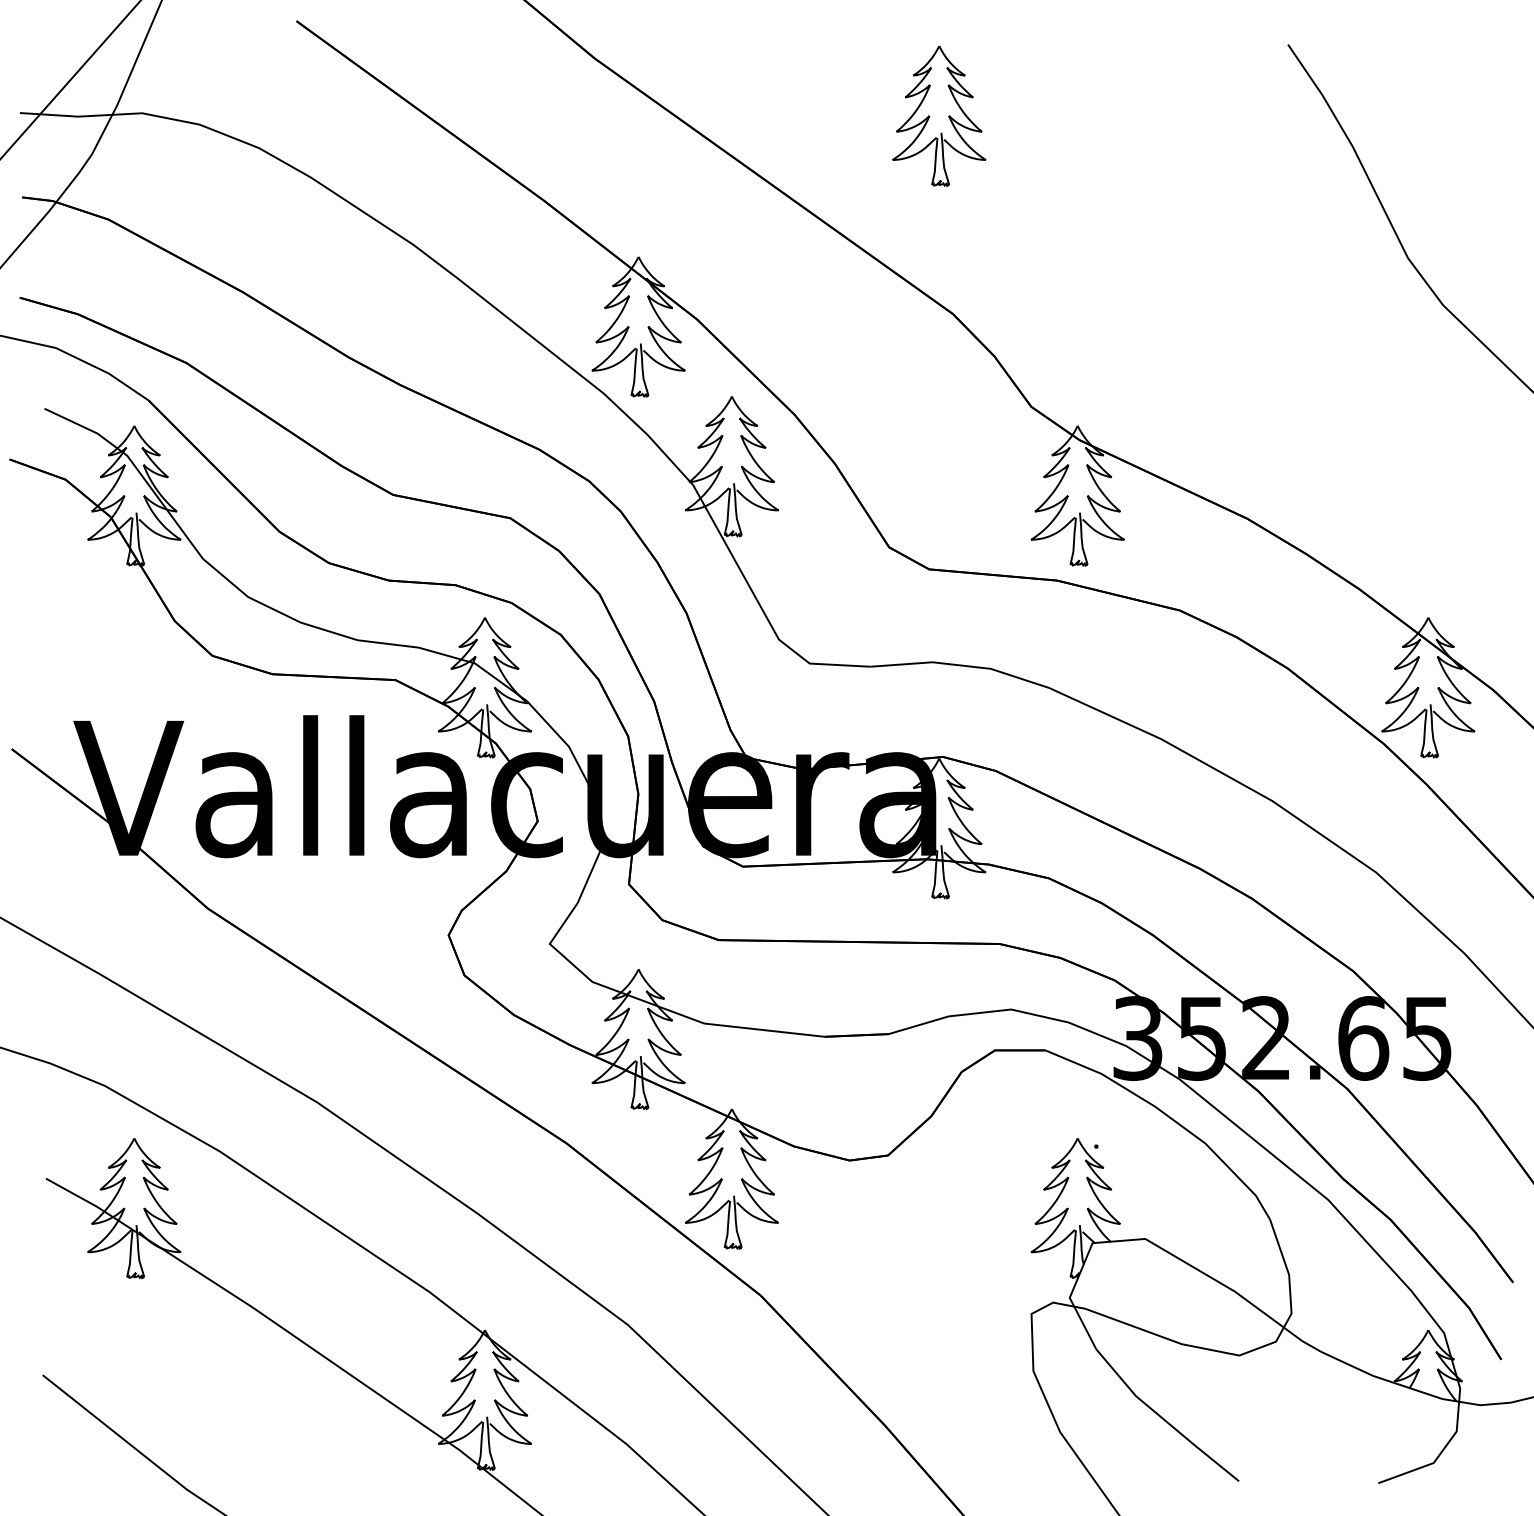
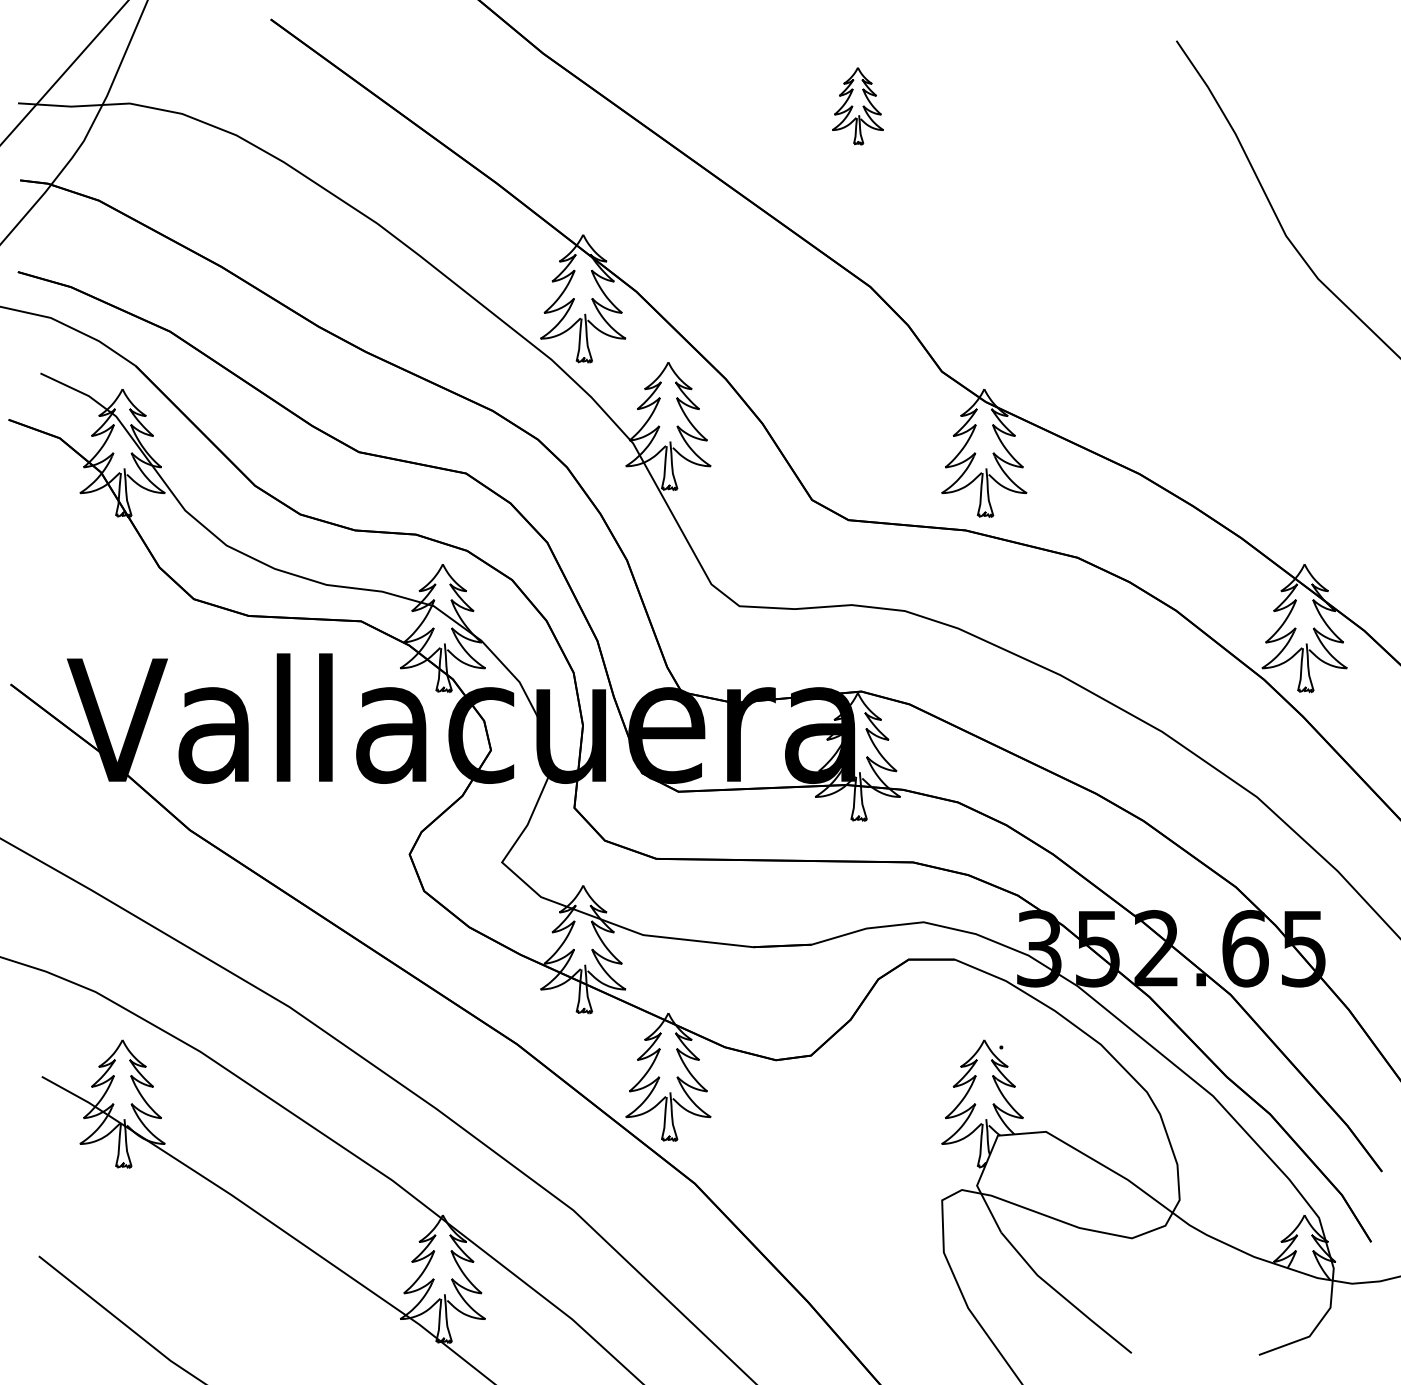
part: (939, 115) -> (858, 105), size x0.6

